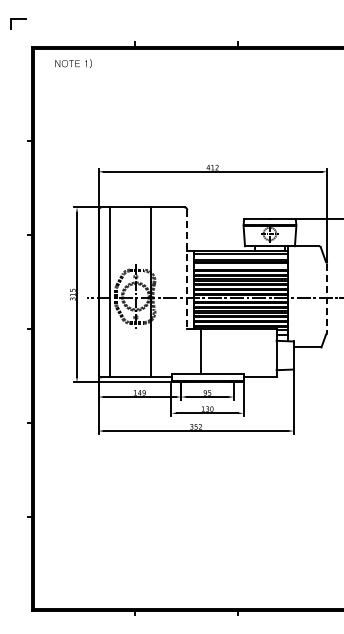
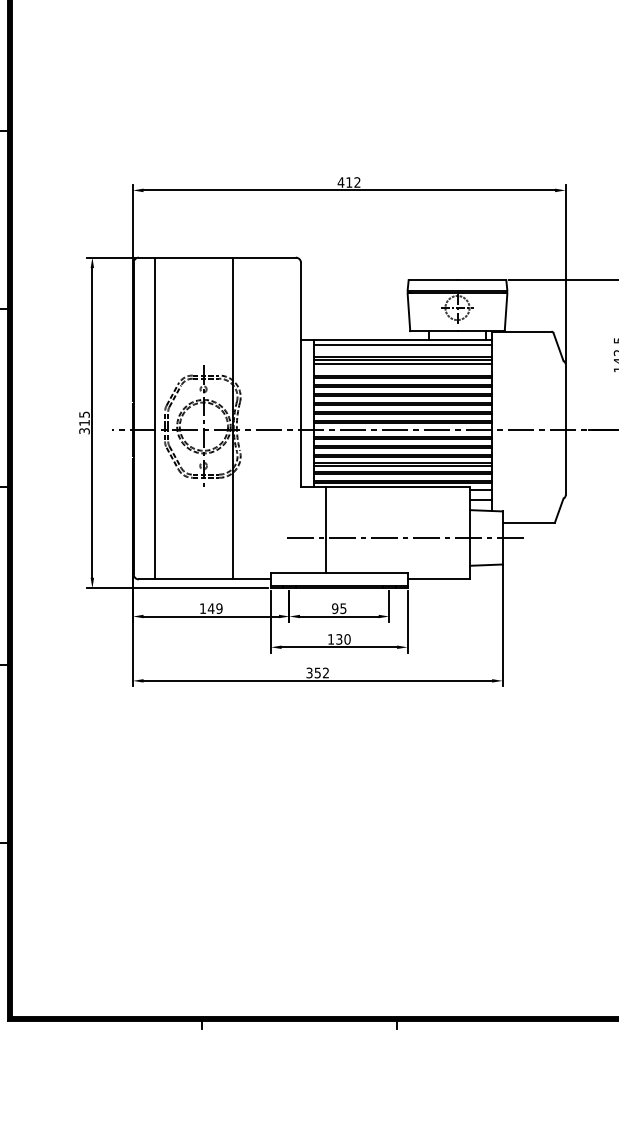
line: (187, 269) -> (301, 375), dashed -> solid
line: (327, 298) -> (566, 430), dashed -> solid
line: (240, 355) -> (401, 537), added

